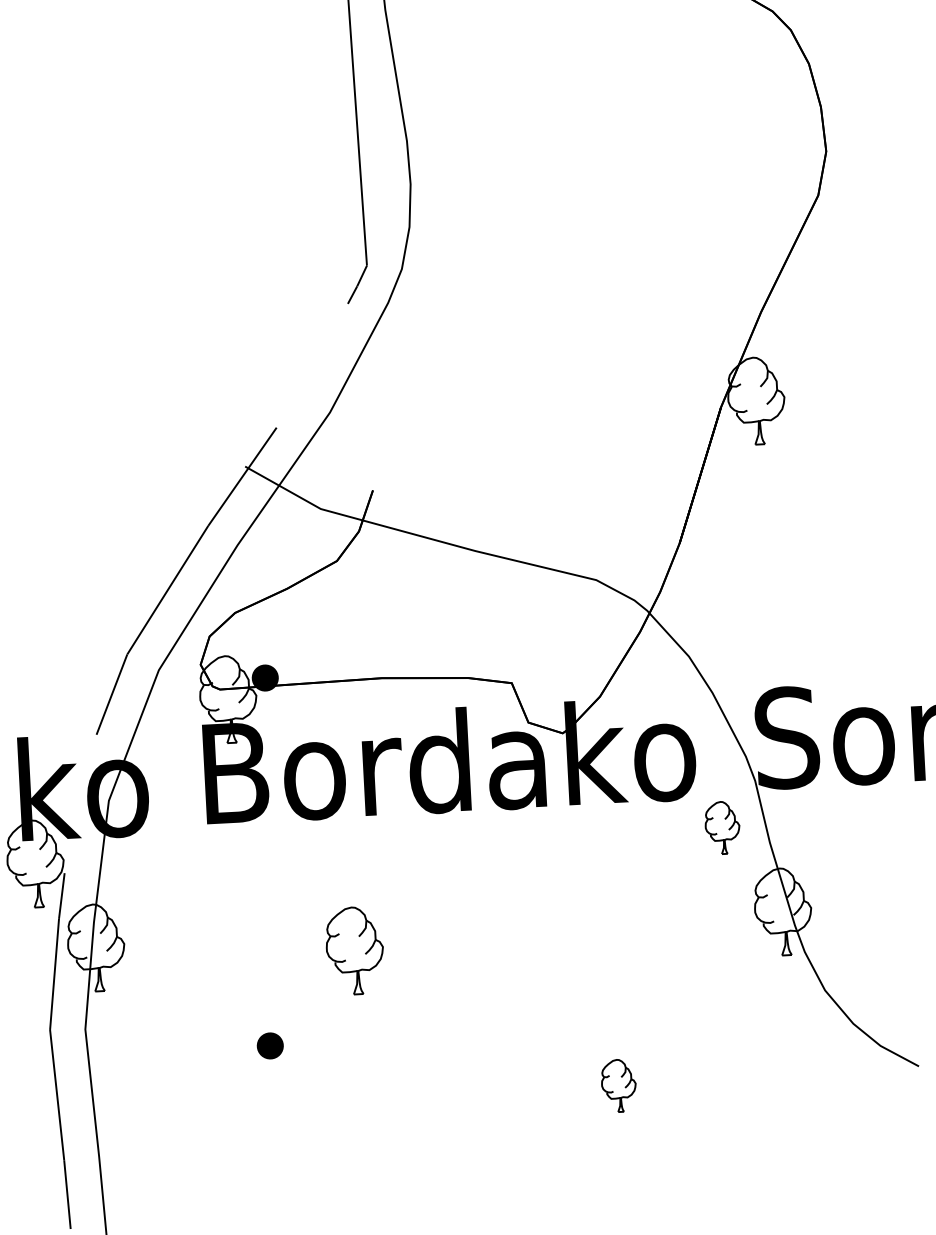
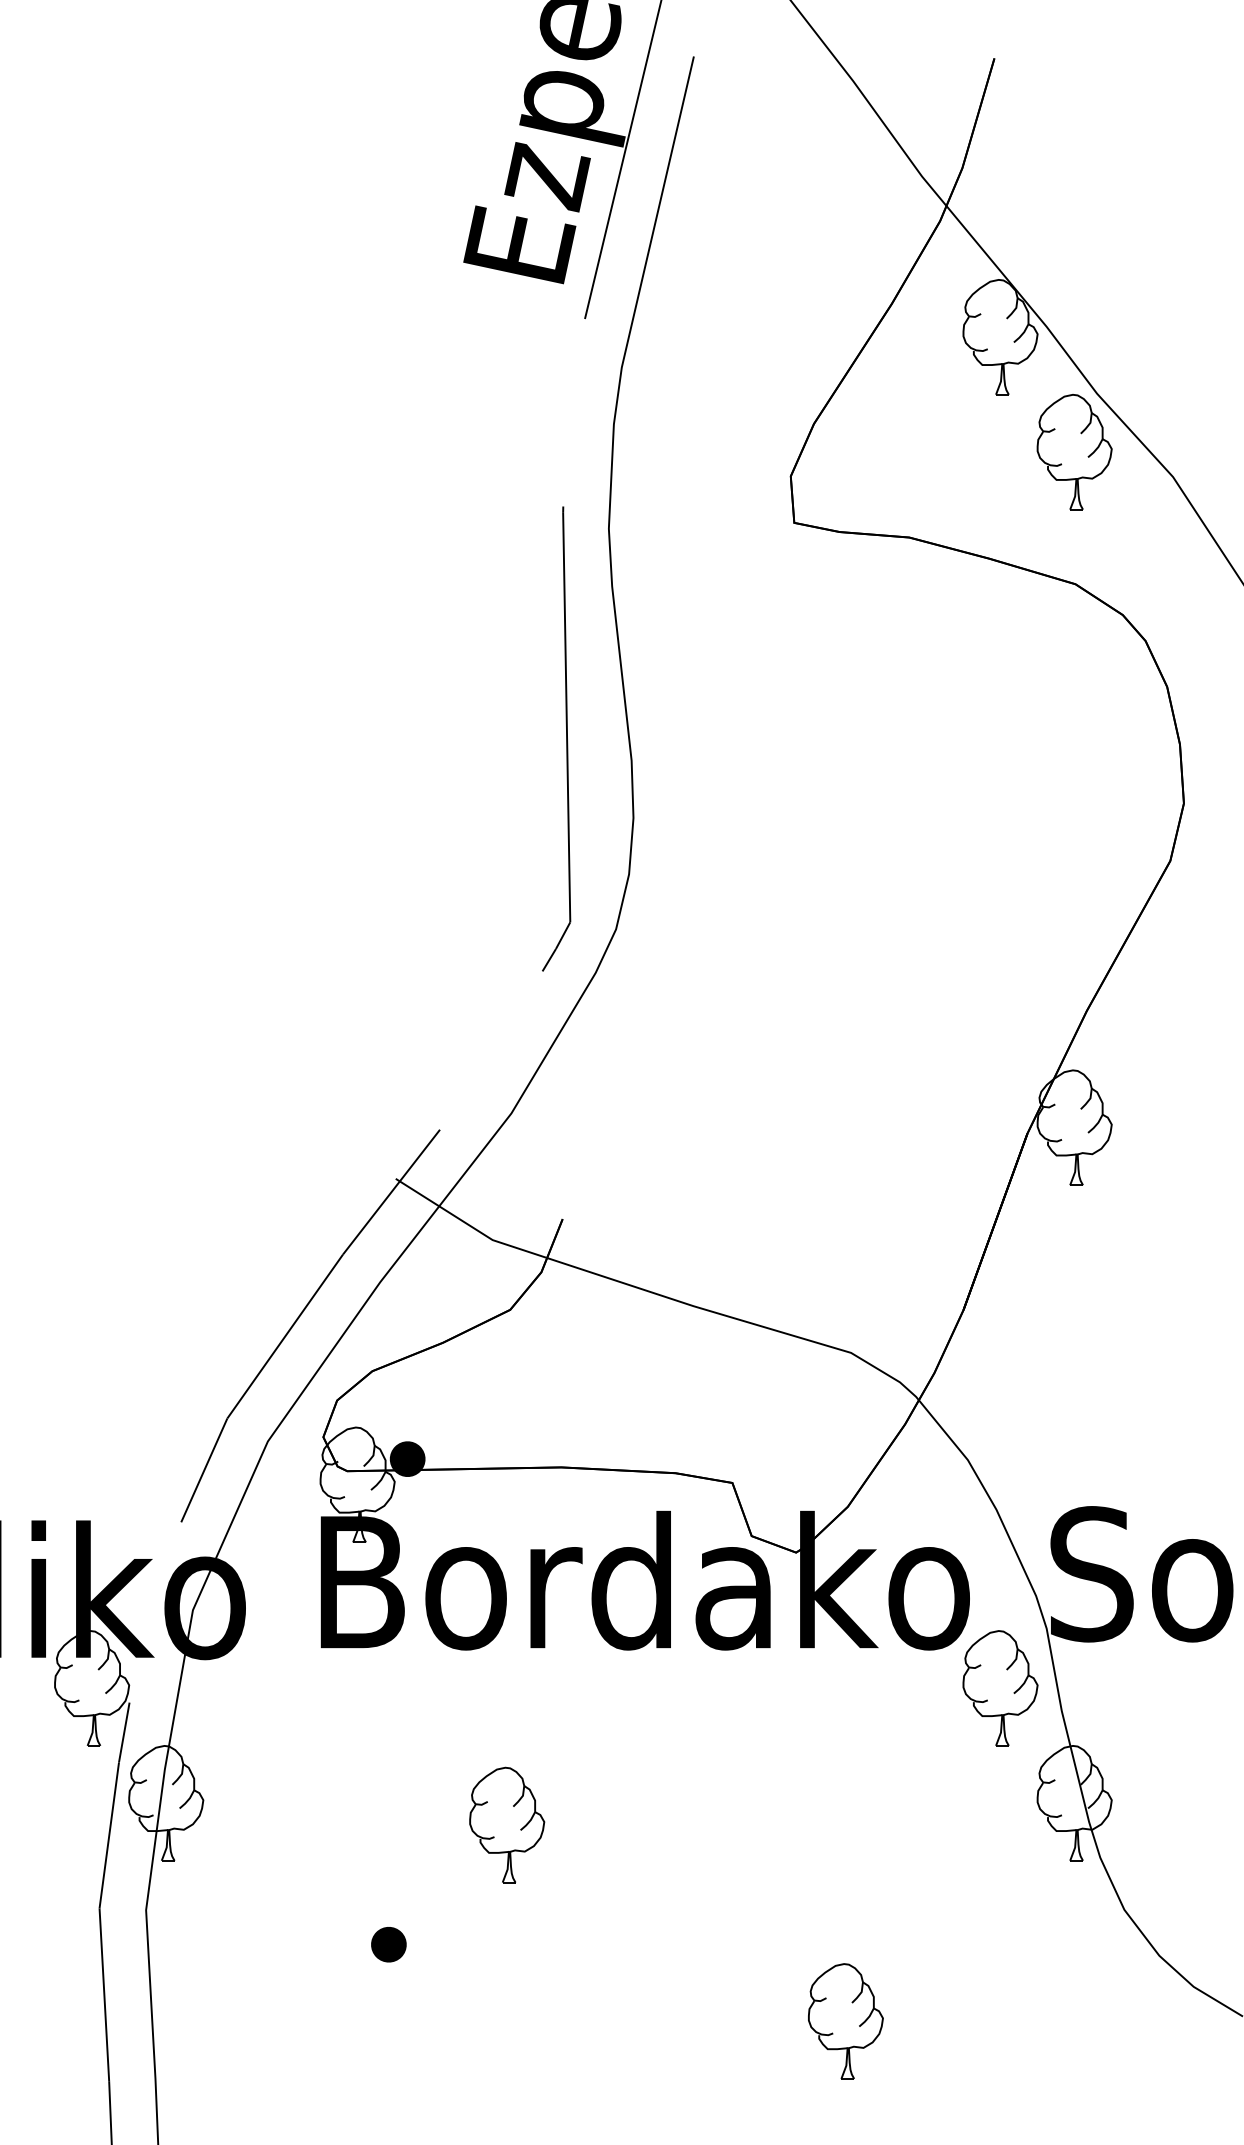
part: (722, 827) -> (1000, 1688), size x1.67
part: (618, 1085) -> (845, 2021), size x1.67

